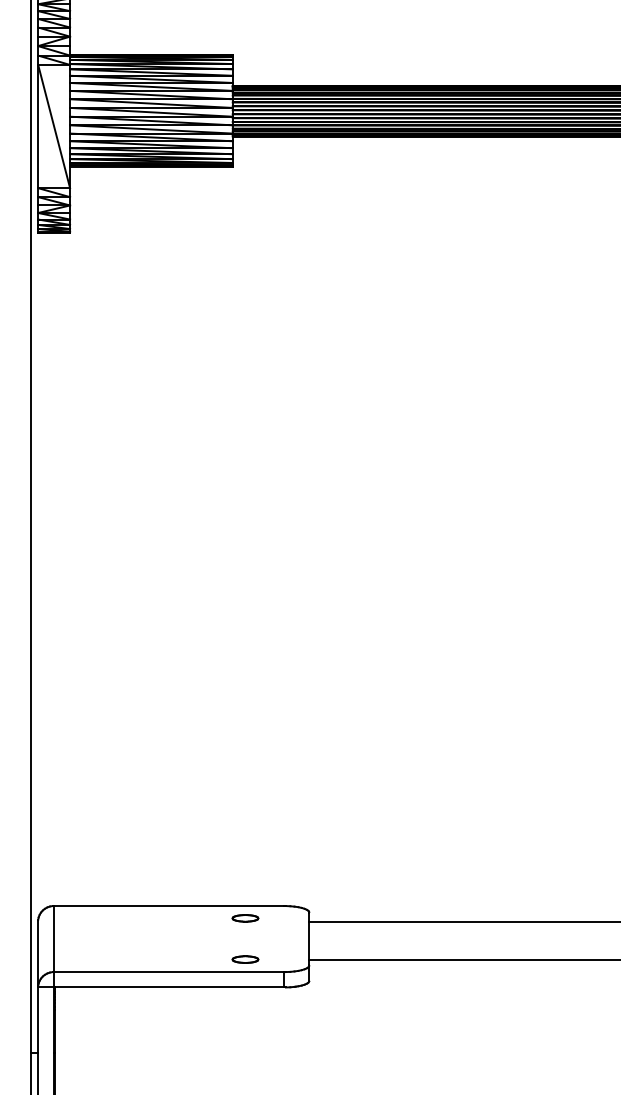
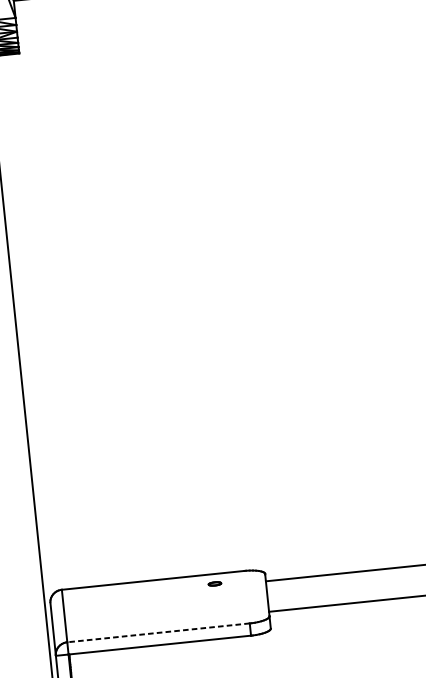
part: (245, 918) -> (214, 583), size x0.6
part: (245, 959) -> (218, 616), removed
line: (168, 972) -> (158, 633), solid -> dashed

